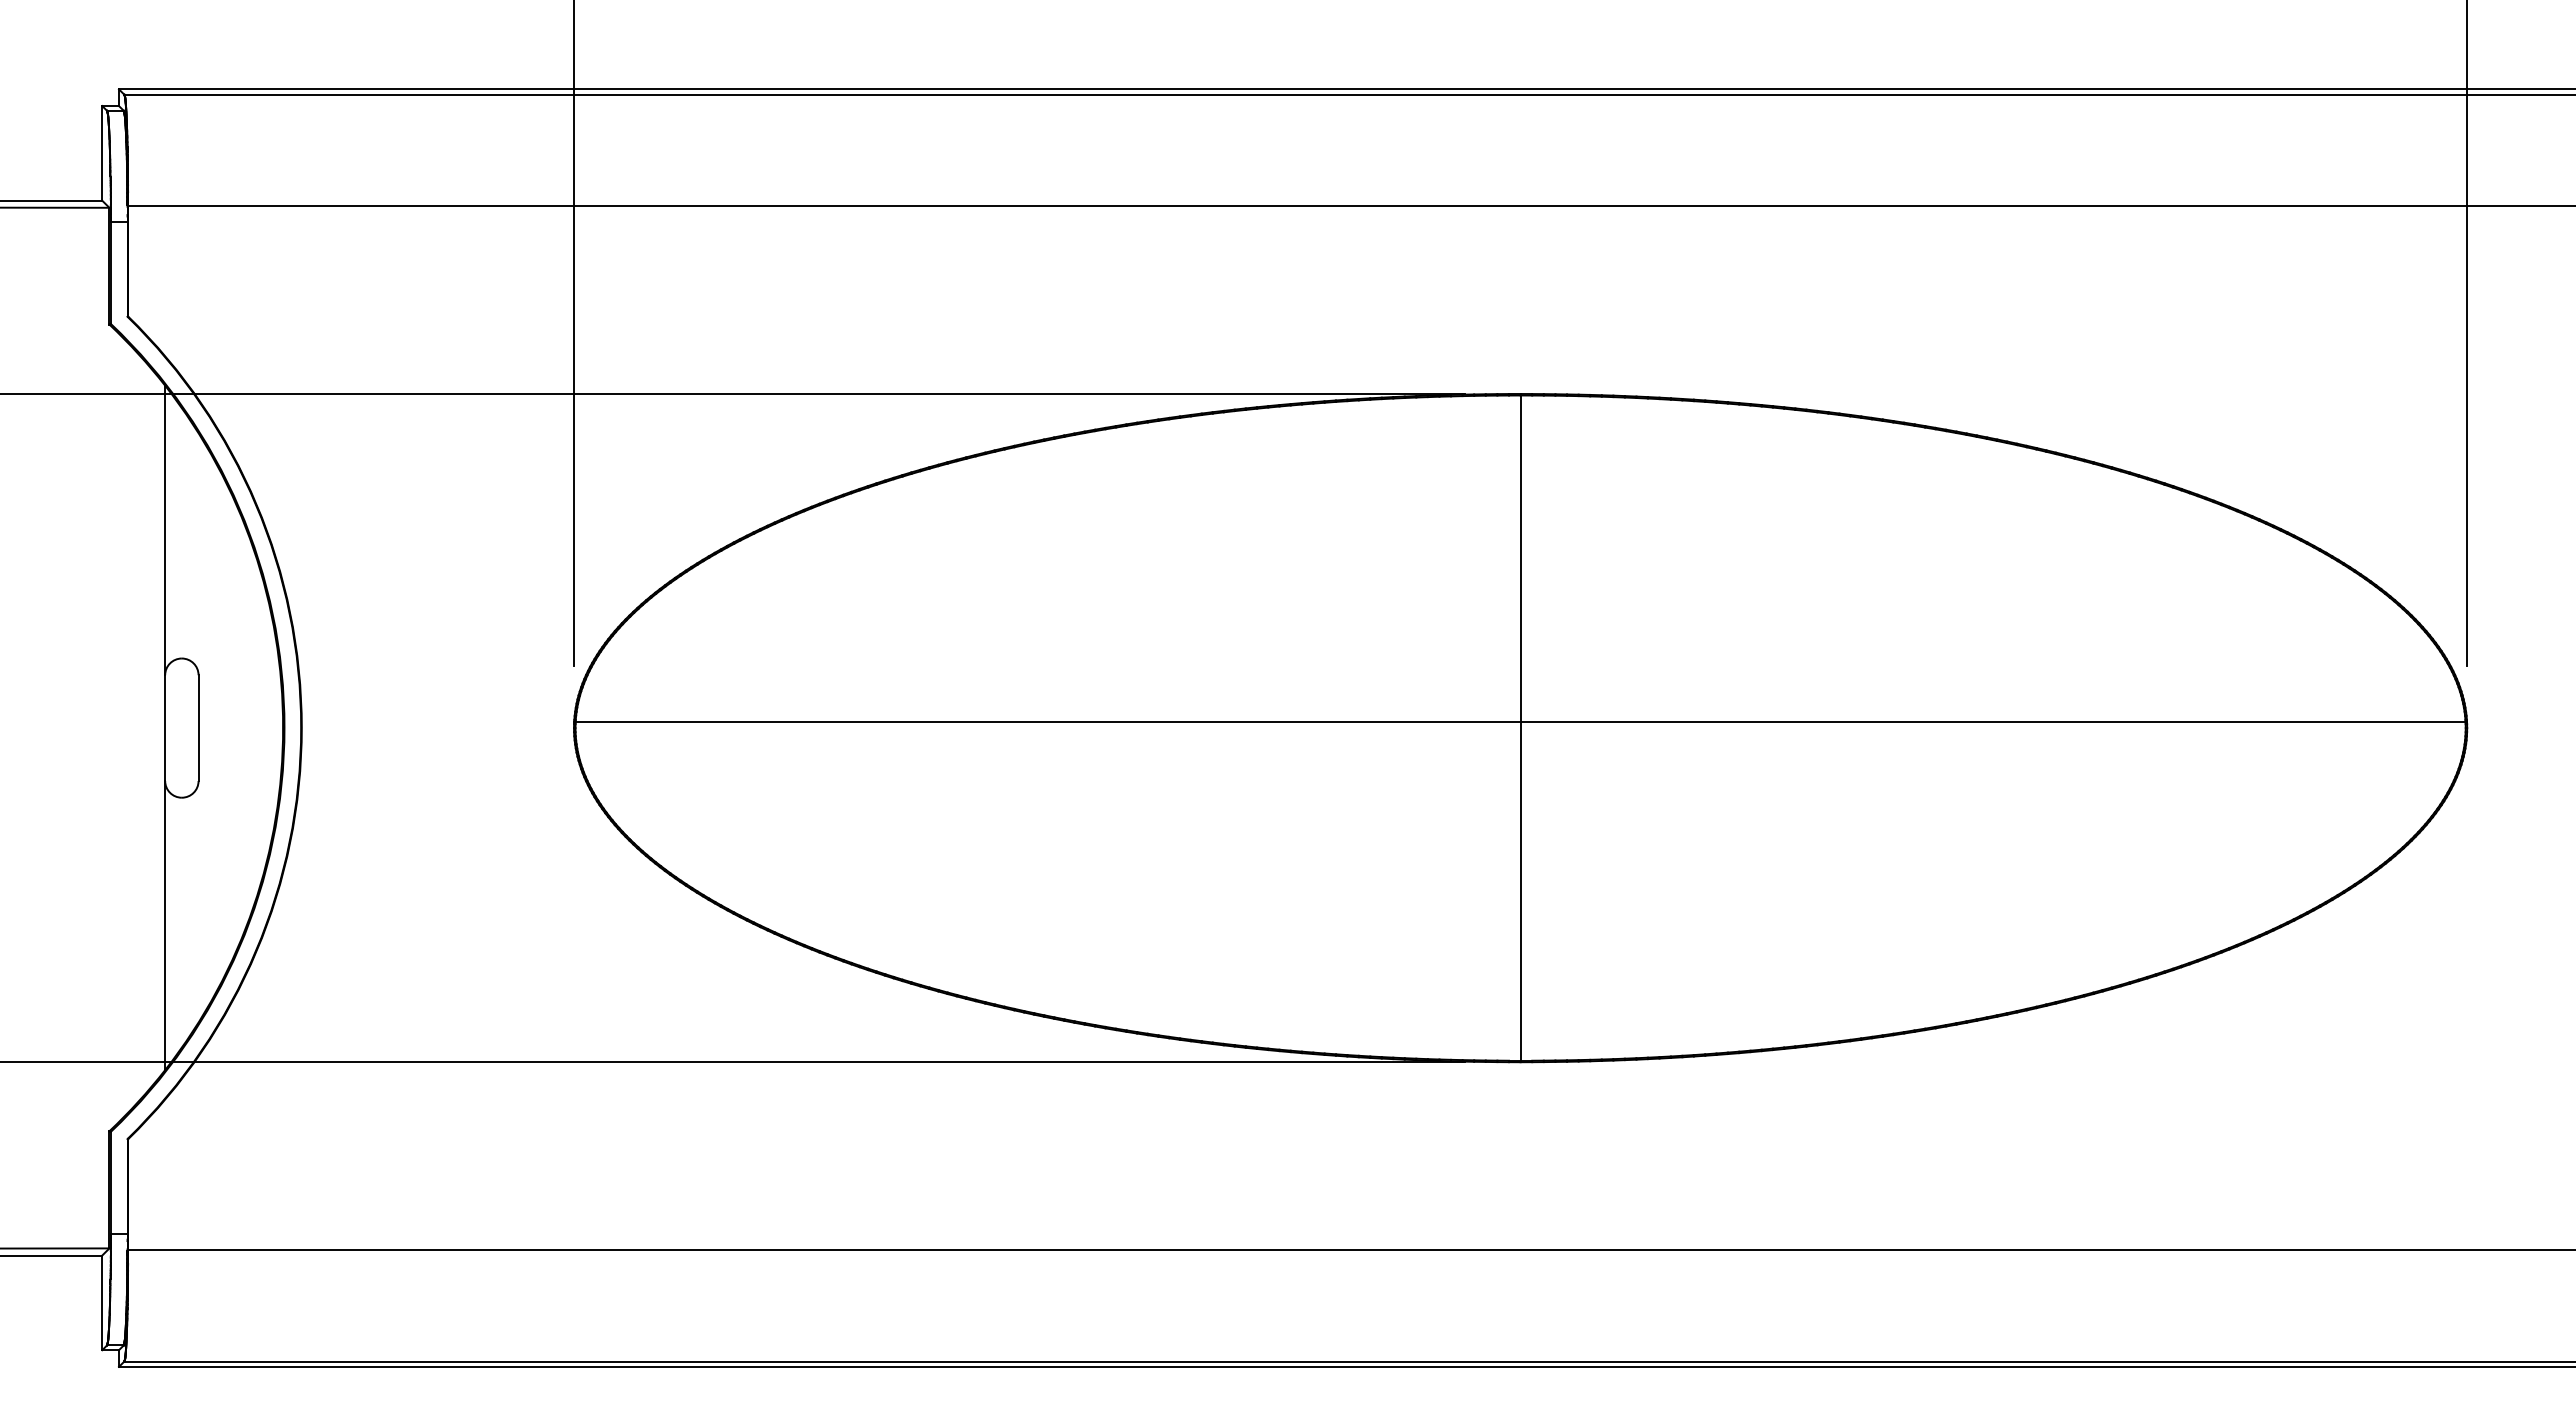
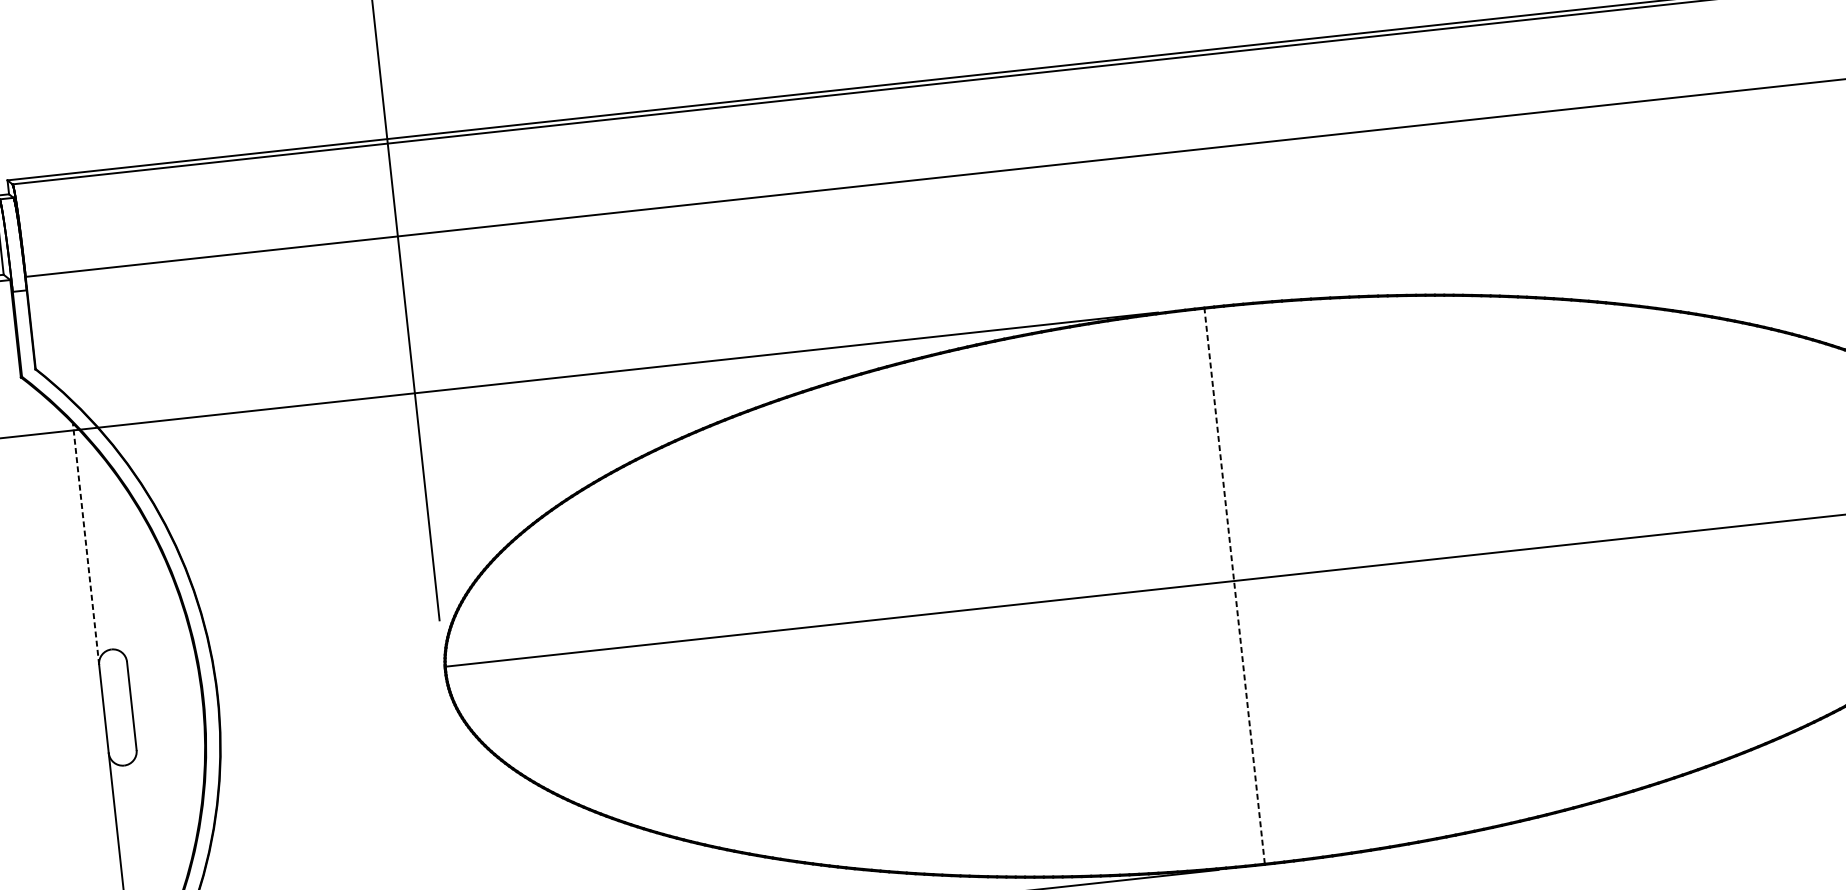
line: (165, 530) -> (86, 544), solid -> dashed
line: (1520, 728) -> (1234, 586), solid -> dashed

